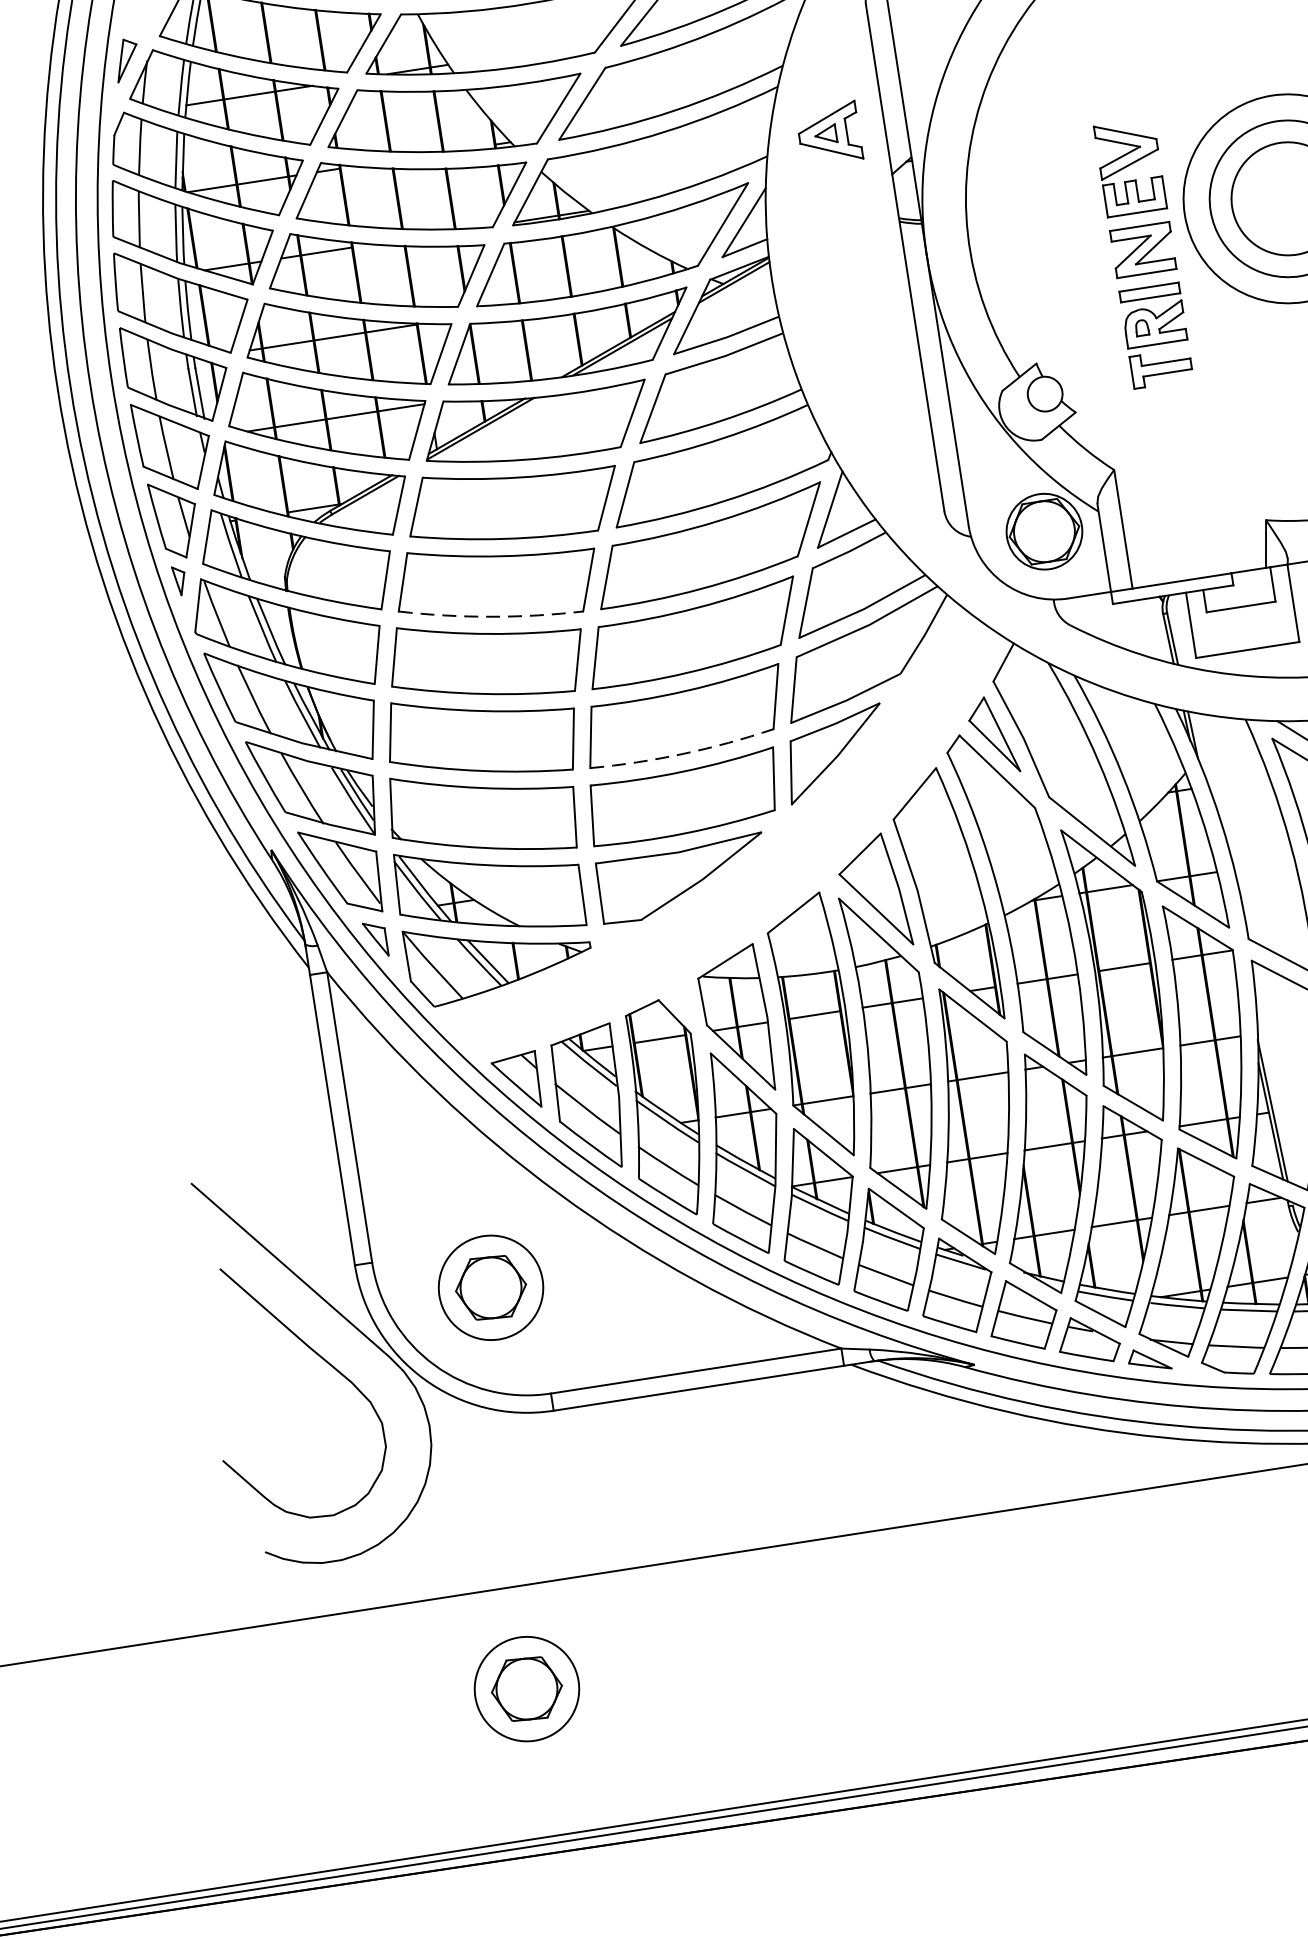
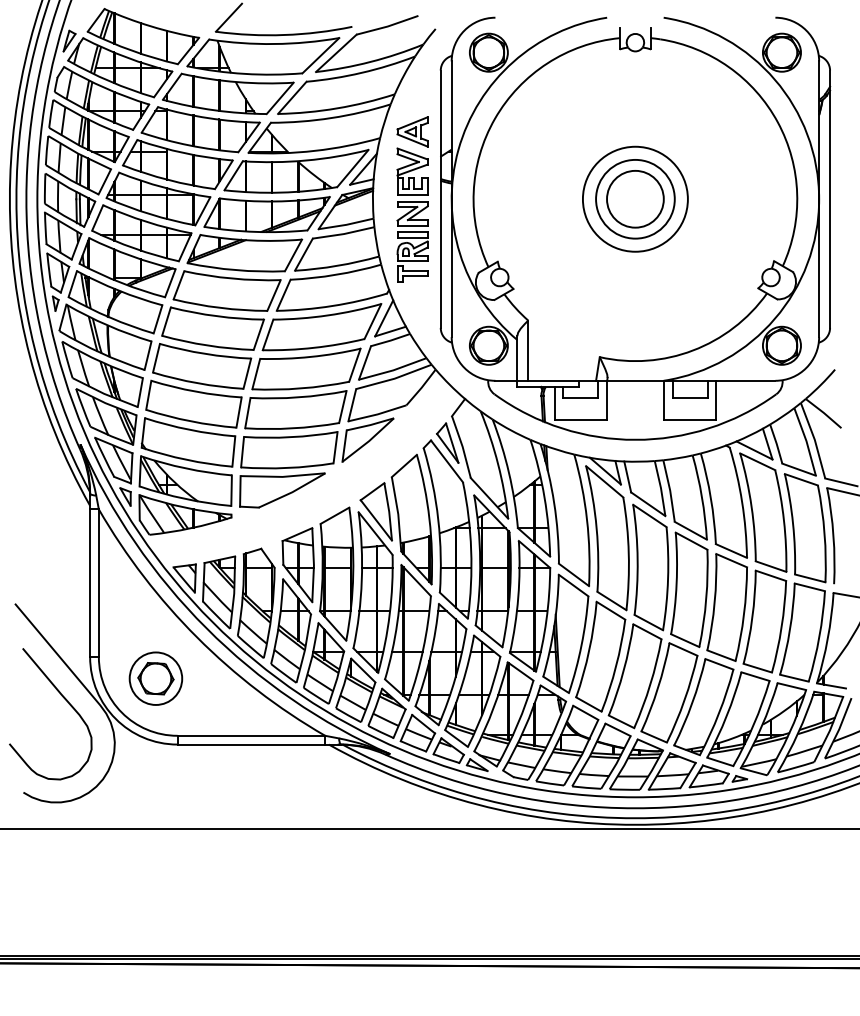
part: (1143, 251) -> (412, 214), moved
arc: (490, 616) -> (207, 345), dashed -> solid
arc: (683, 754) -> (292, 428), dashed -> solid
part: (525, 1688) -> (142, 880), removed

